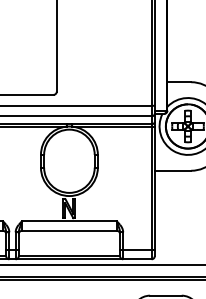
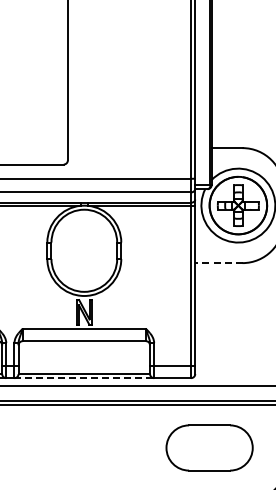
line: (172, 171) -> (218, 263), solid -> dashed
line: (69, 259) -> (84, 378), solid -> dashed

